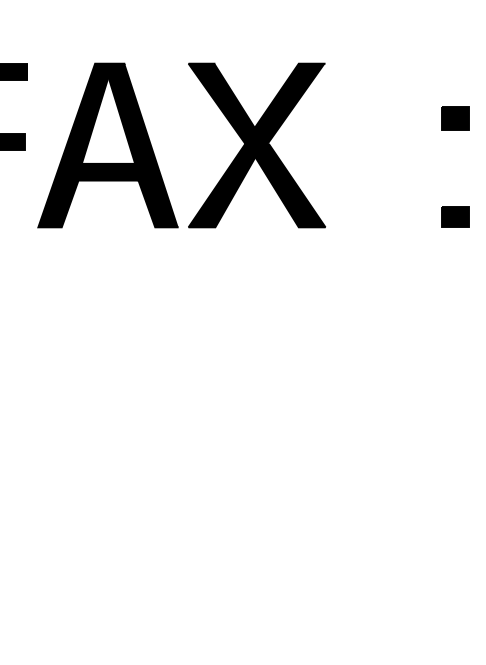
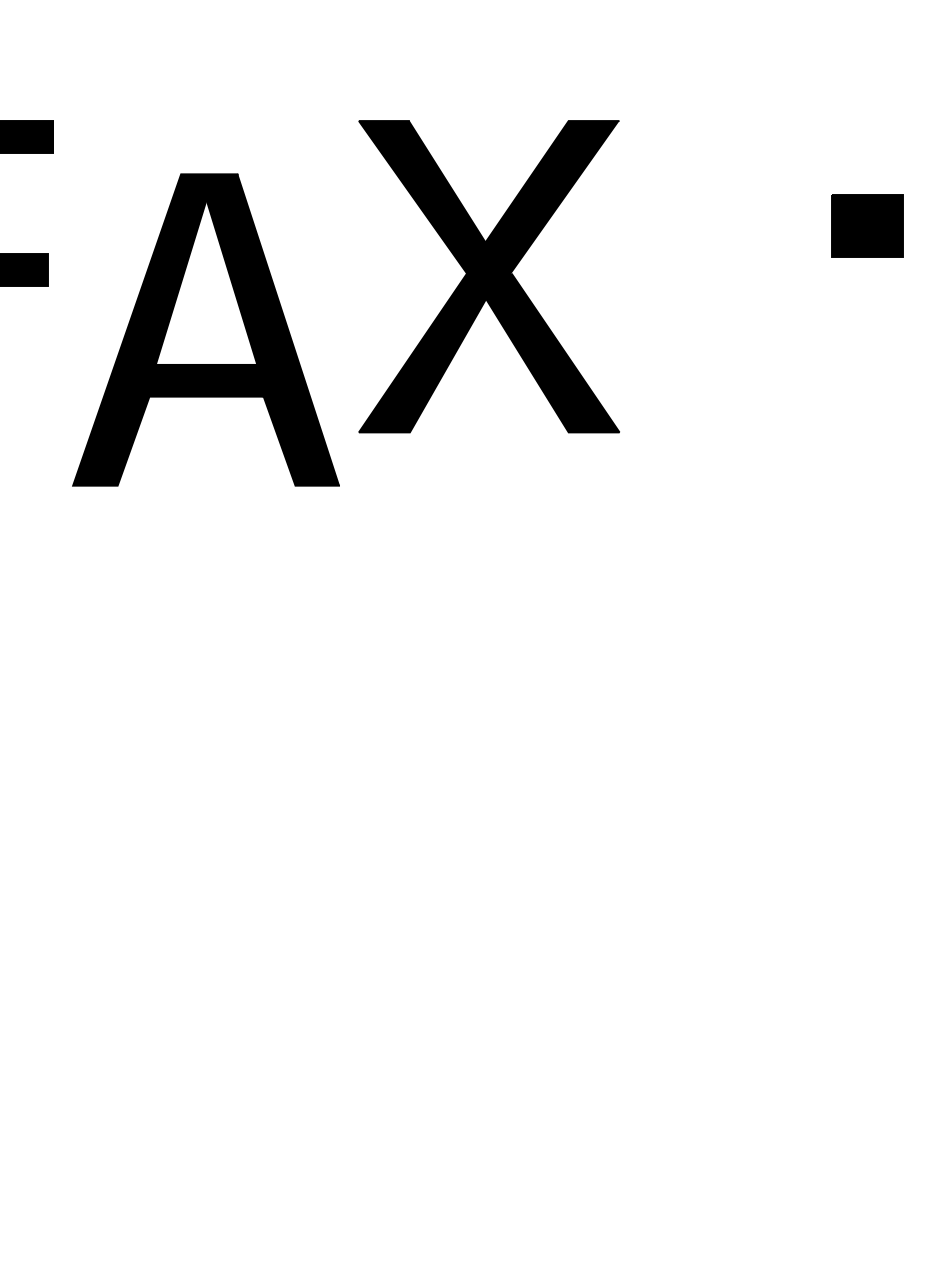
part: (455, 118) -> (866, 225), size x1.4
part: (107, 145) -> (204, 329), moved
part: (455, 216) -> (866, 411), removed

